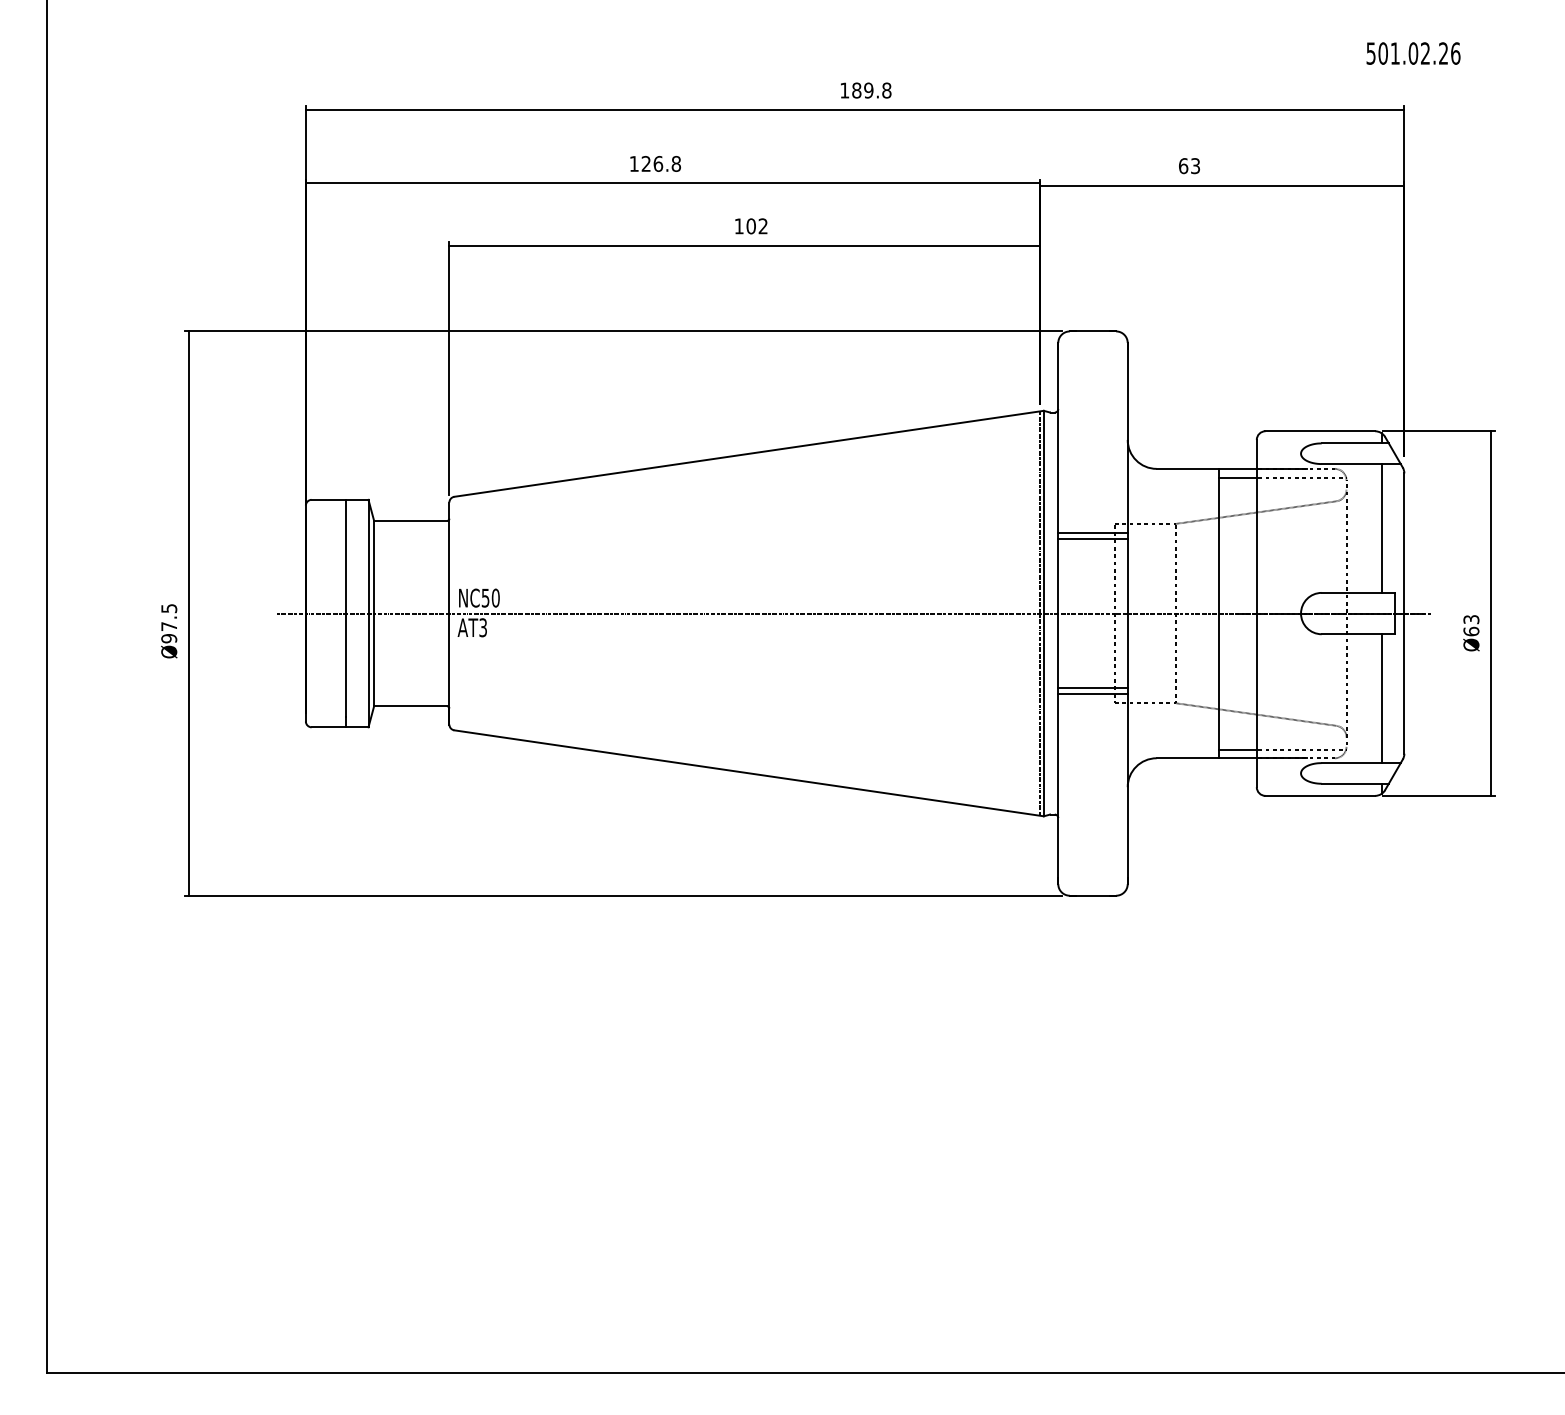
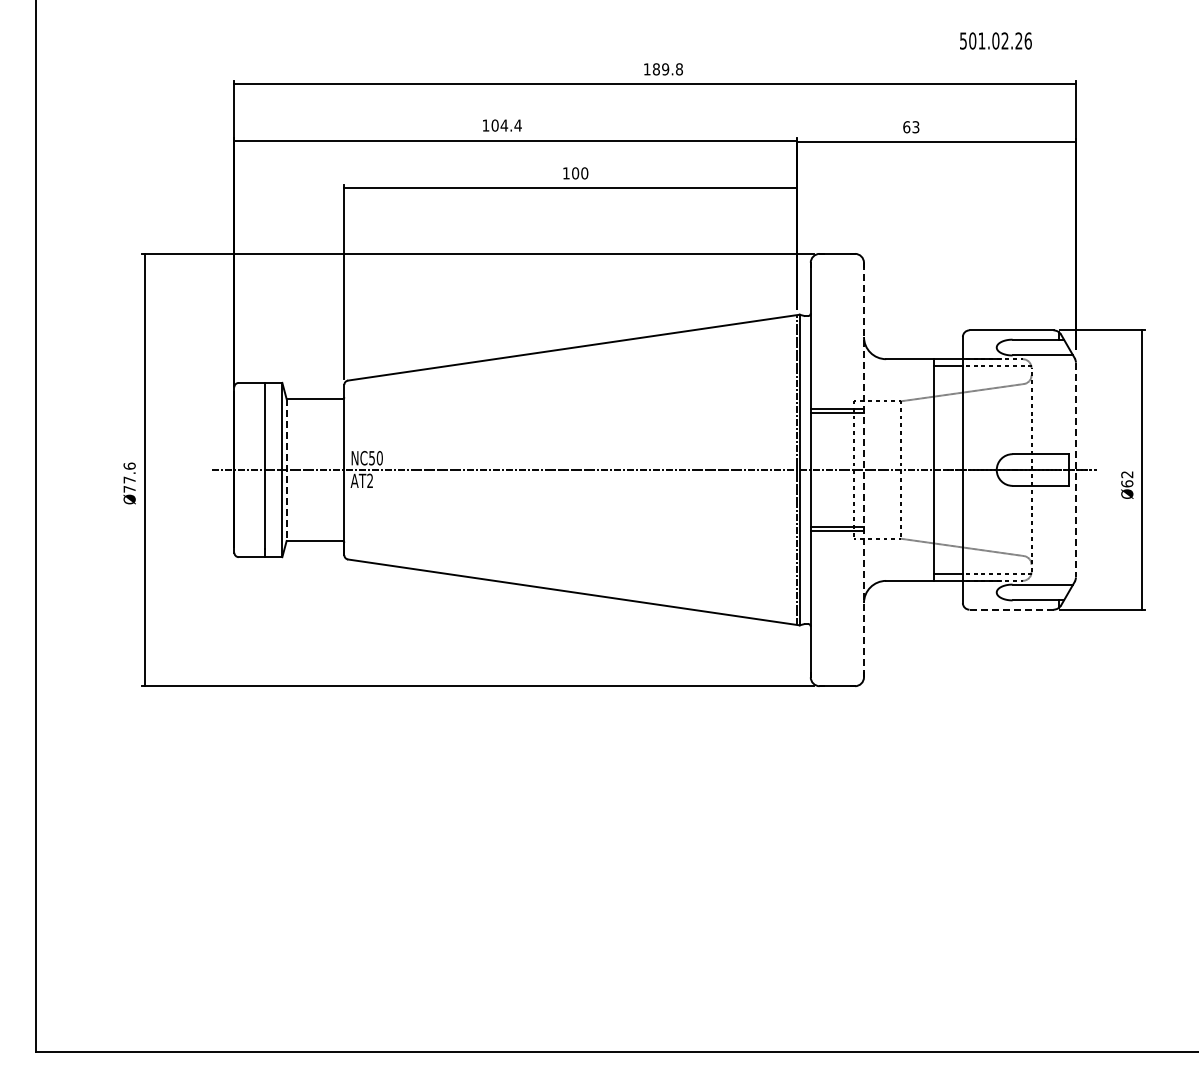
text: (1412, 52) -> (995, 40), moved
text: (661, 163) -> (506, 125), 126.8 -> 104.4
text: (762, 226) -> (584, 173), 102 -> 100
line: (1381, 528) -> (1058, 404), removed
line: (1127, 612) -> (863, 469), solid -> dashed
line: (373, 614) -> (286, 470), solid -> dashed
line: (1403, 614) -> (1075, 470), solid -> dashed
text: (1471, 619) -> (1127, 474), Ø63 -> Ø62
text: (169, 623) -> (129, 477), Ø97.5 -> Ø77.6
text: (483, 628) -> (370, 481), AT3 -> AT2
line: (1381, 697) -> (1058, 534), removed
line: (1320, 795) -> (1011, 609), solid -> dashed

